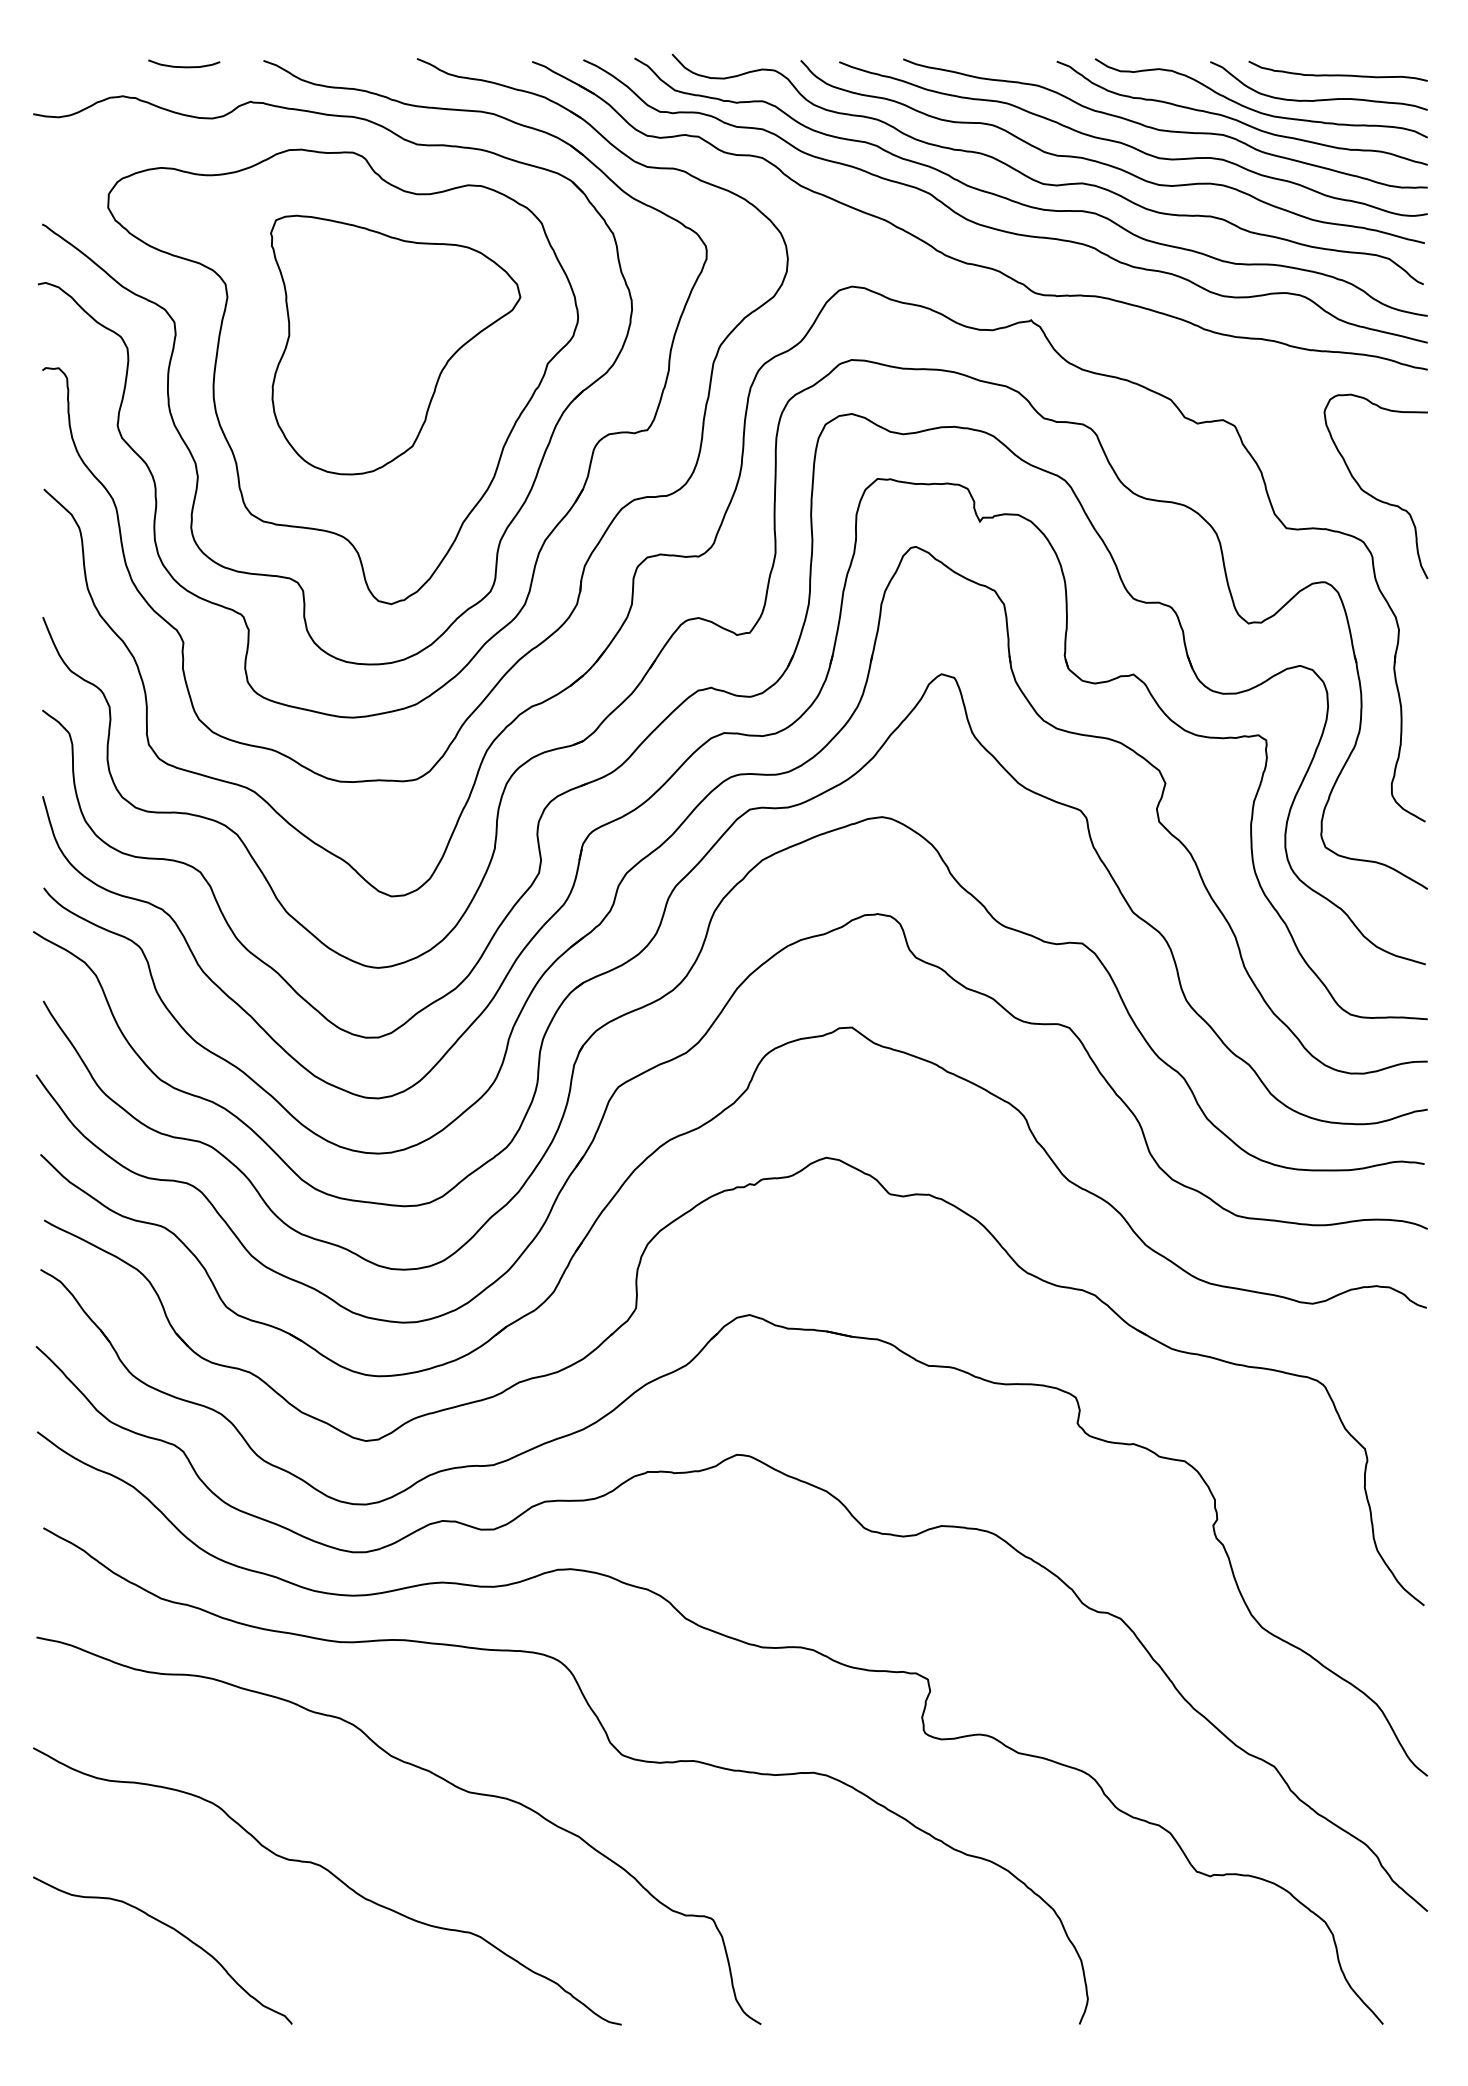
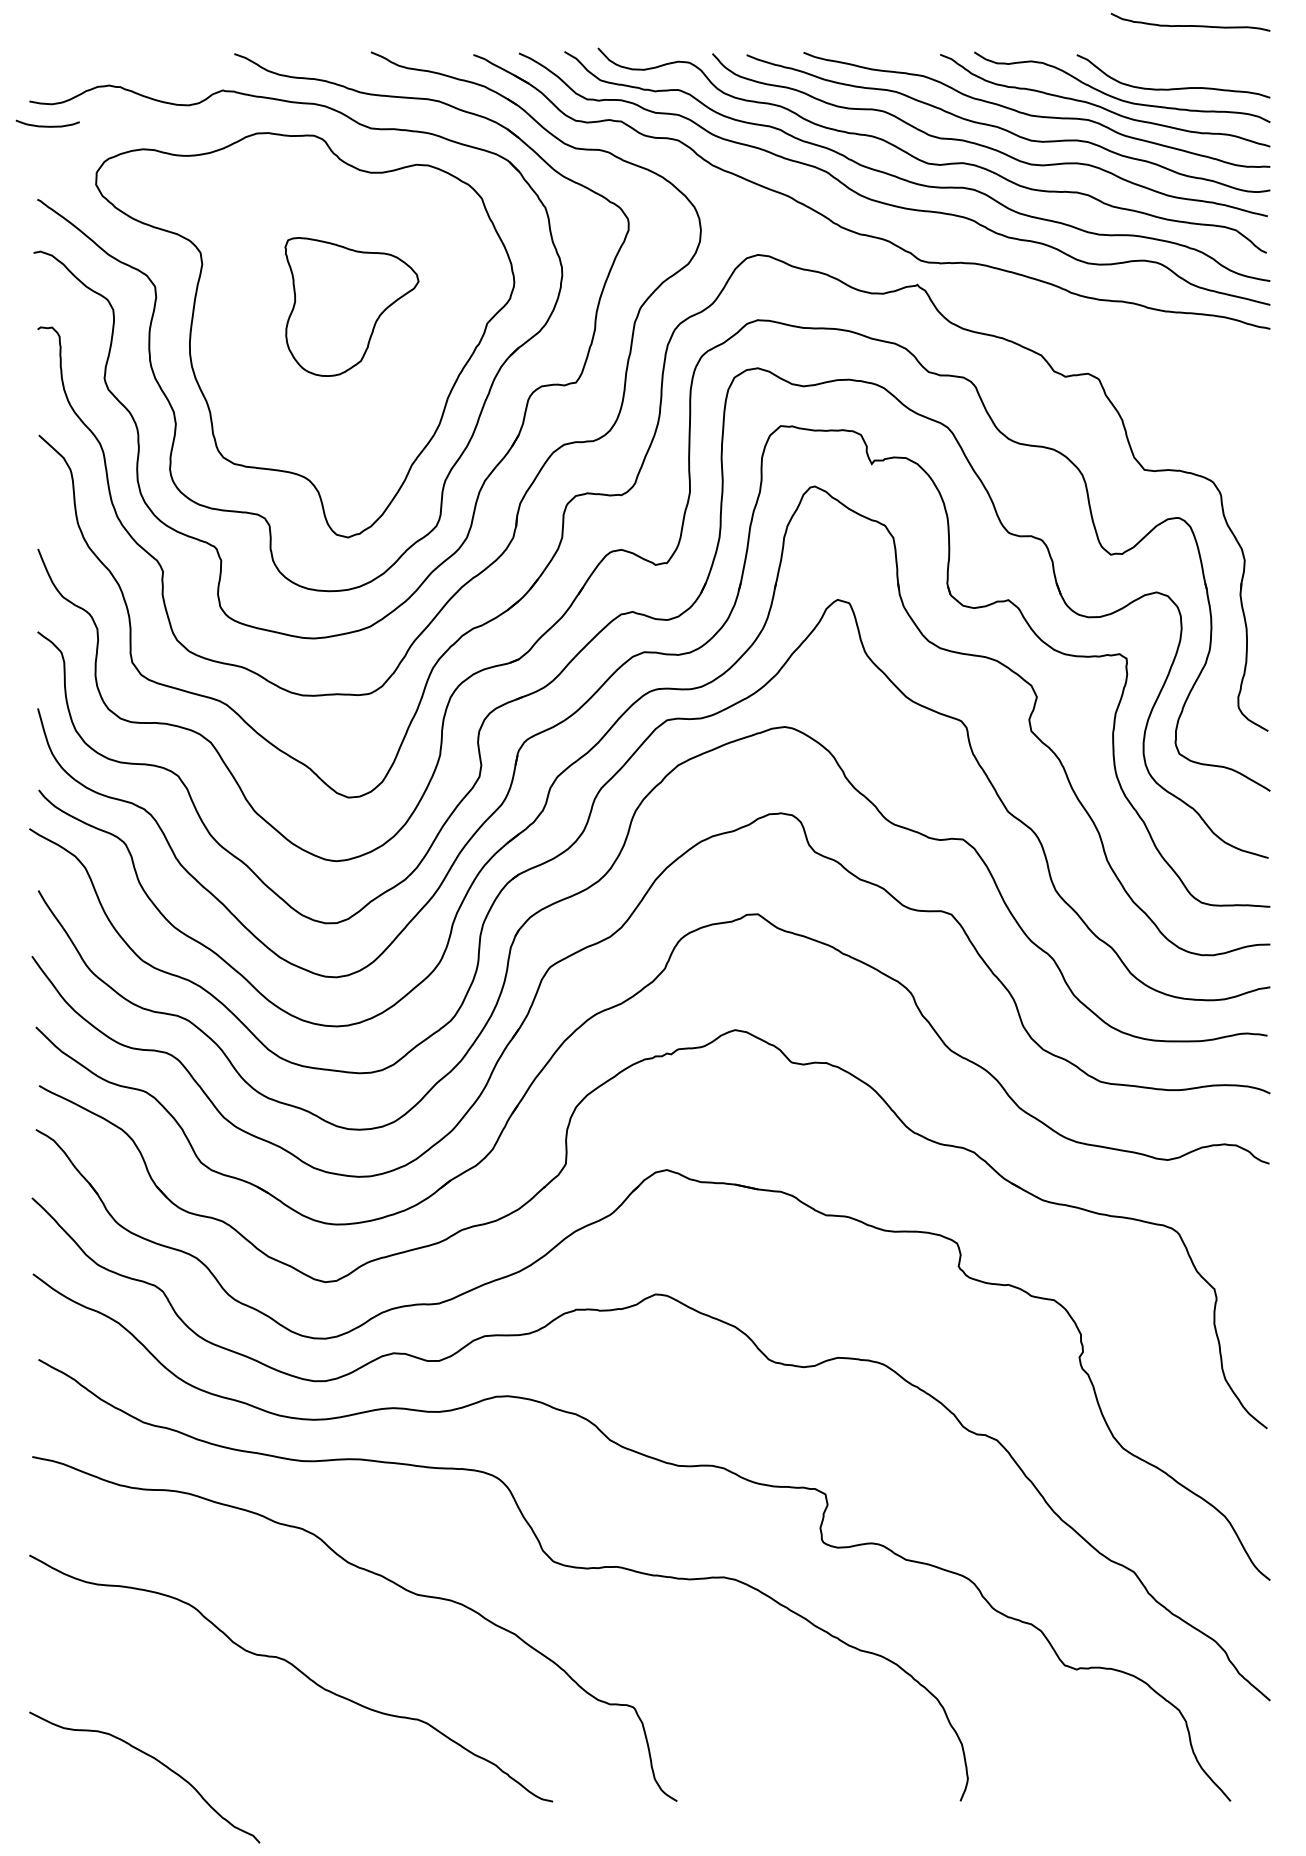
curve: (183, 65) -> (47, 125), moved
curve: (1338, 74) -> (1190, 25), moved
part: (395, 344) -> (351, 306), size x0.6
curve: (1370, 494) -> (1219, 439), removed
curve: (174, 1931) -> (155, 1760), moved

